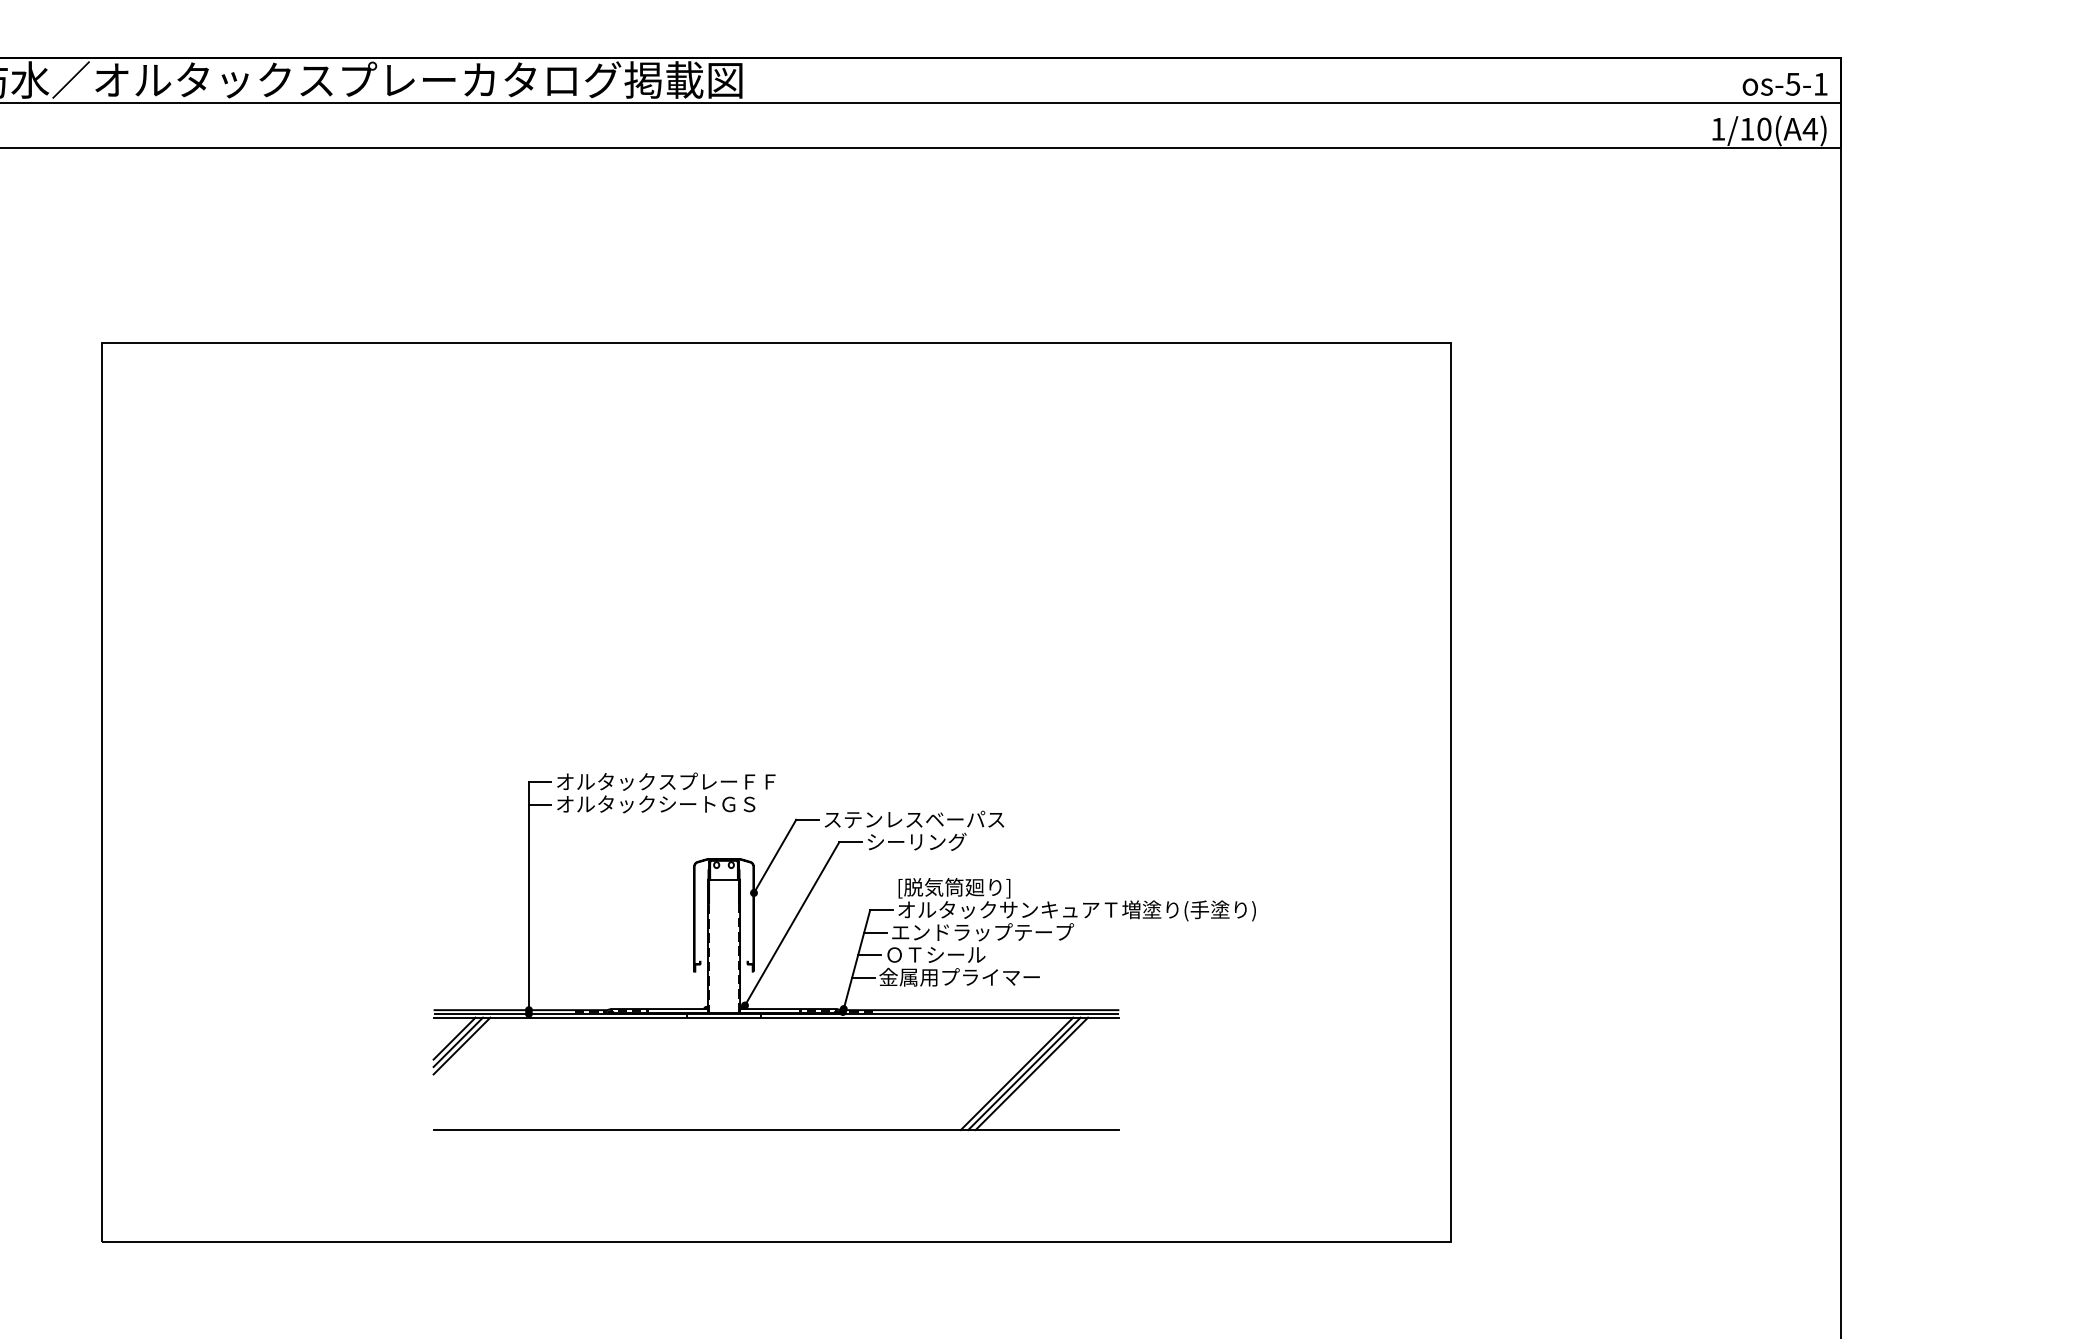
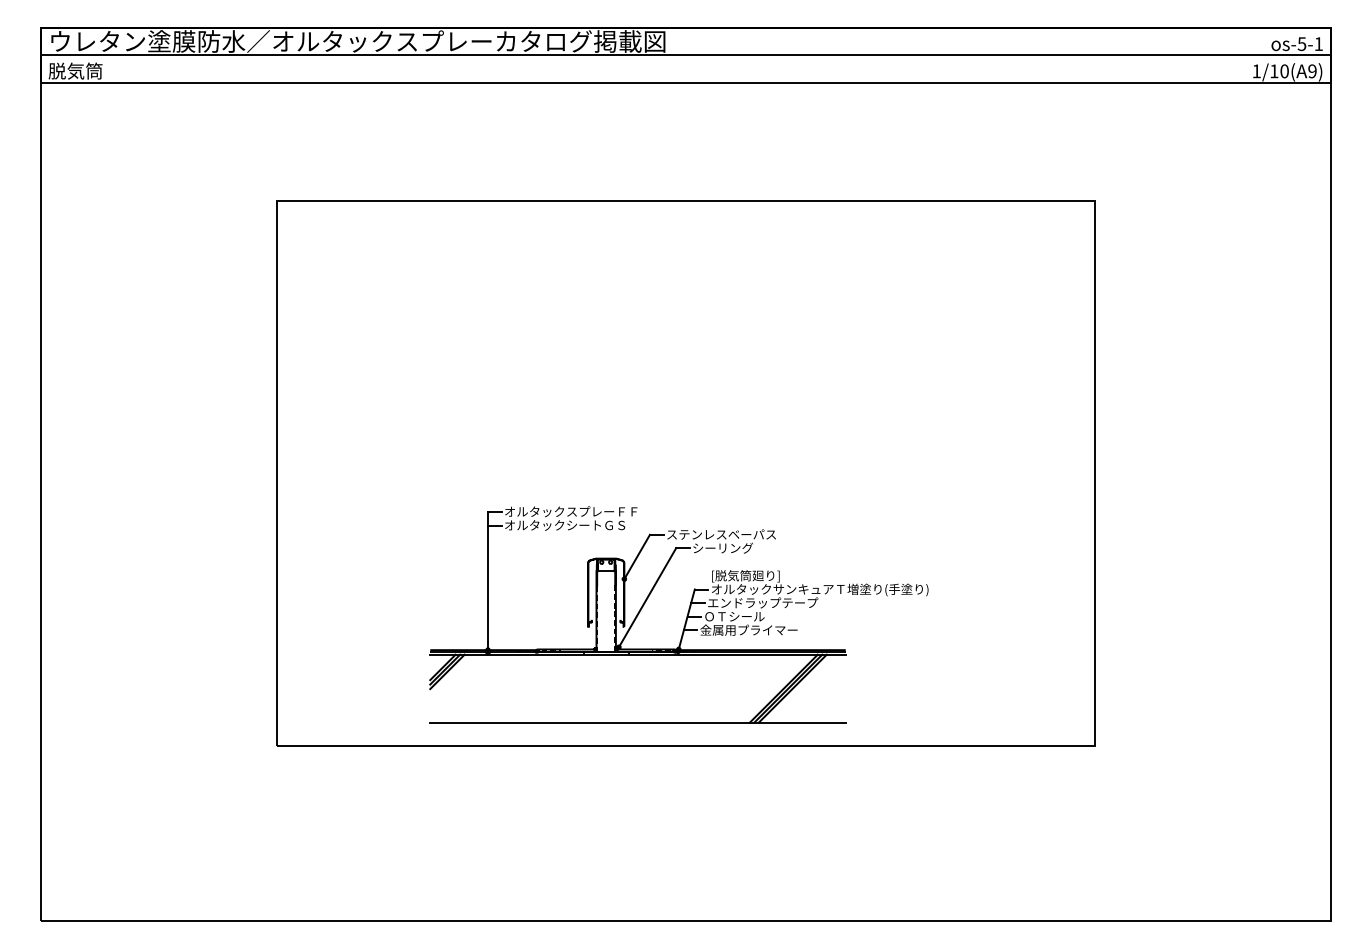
text: (1810, 129) -> (1312, 71), 1/10(A4) -> 1/10(A9)
part: (856, 952) -> (686, 615), moved

